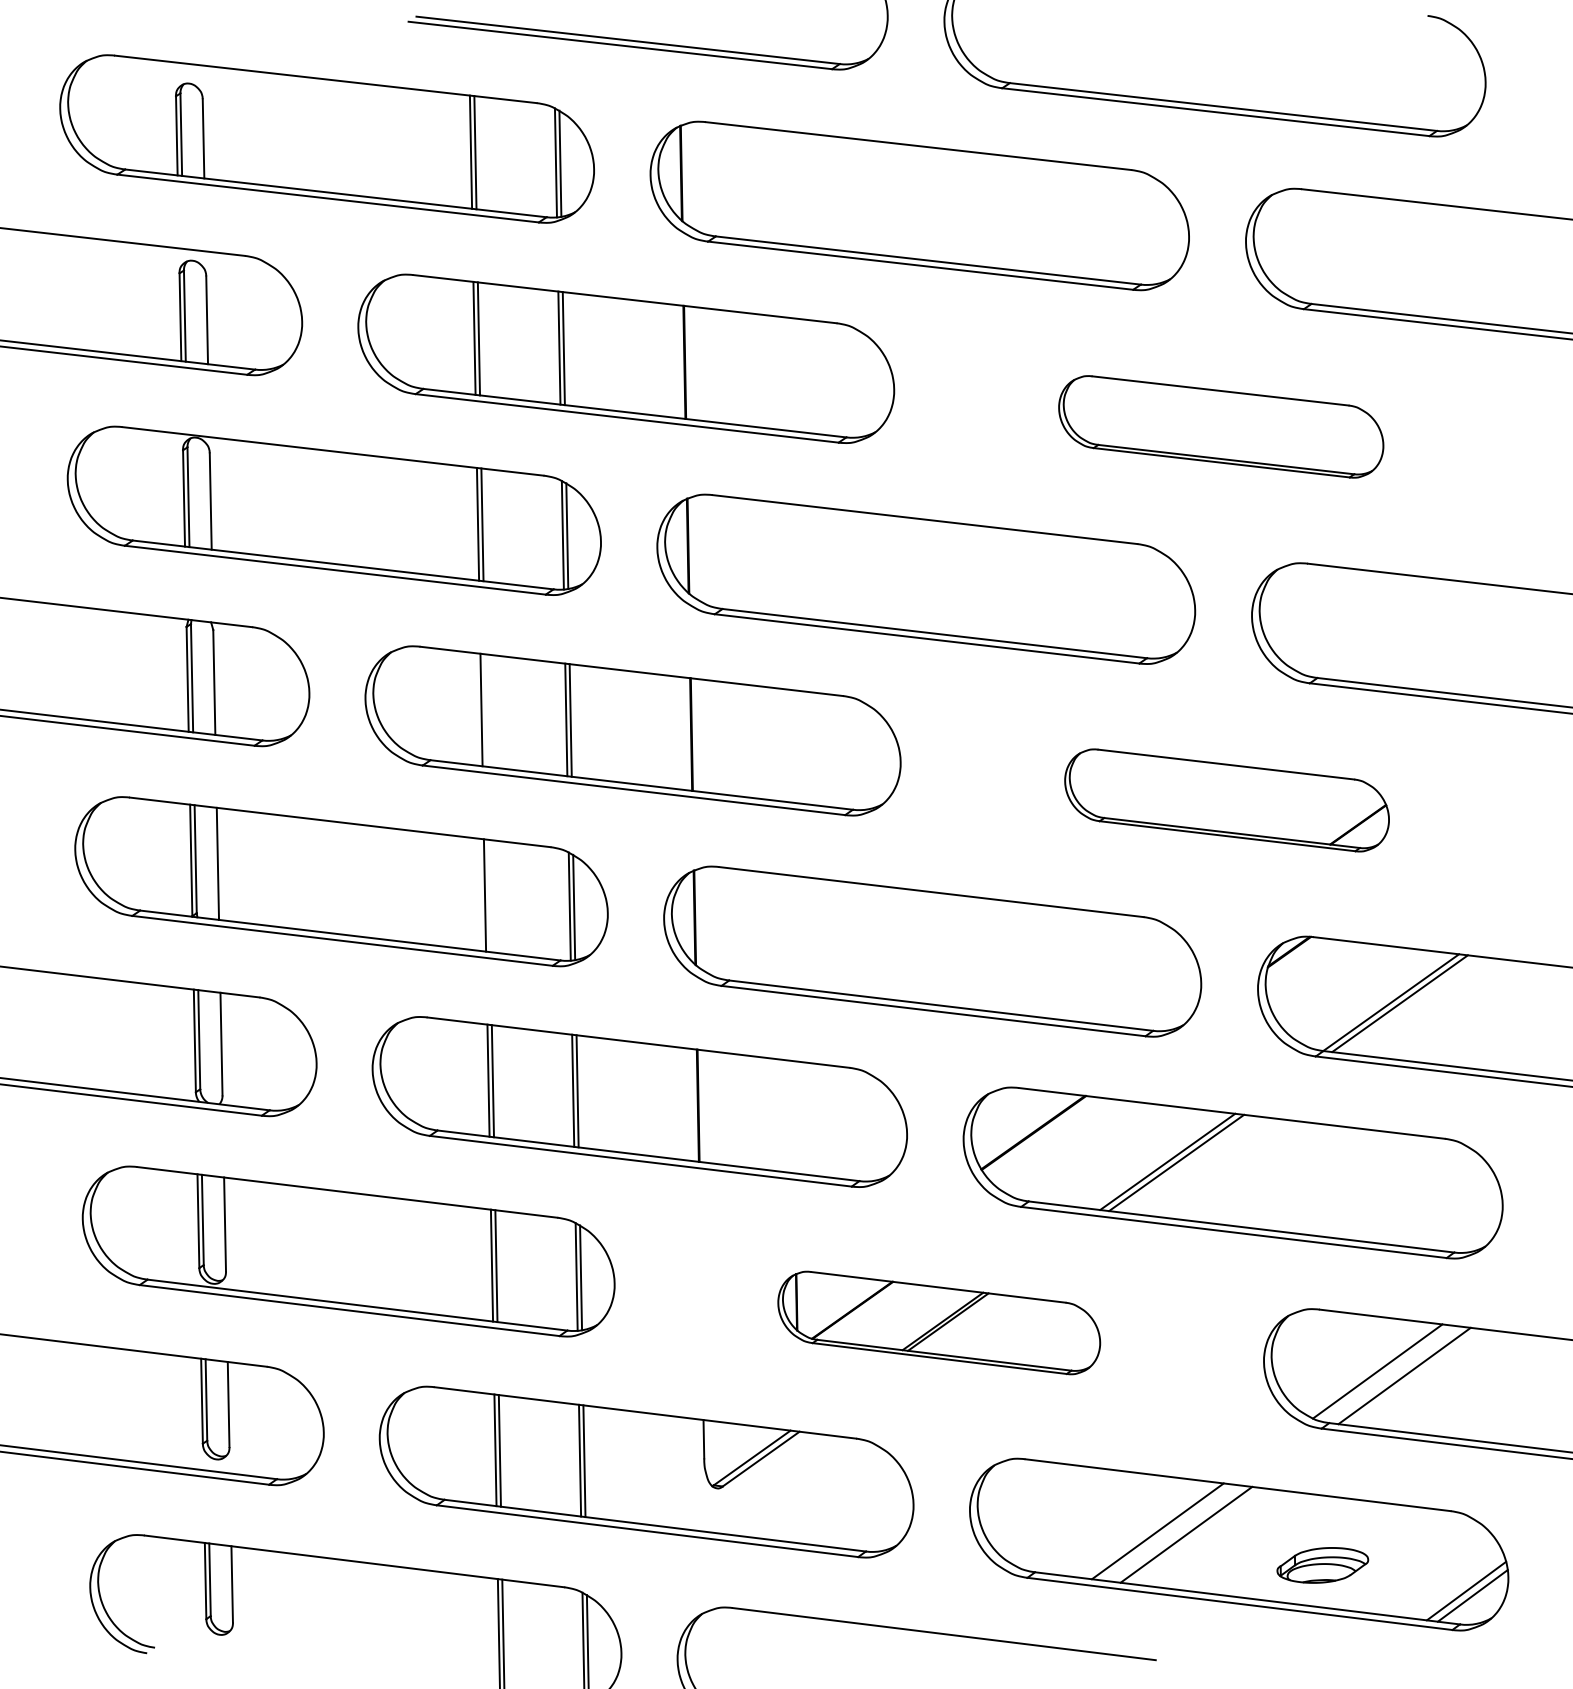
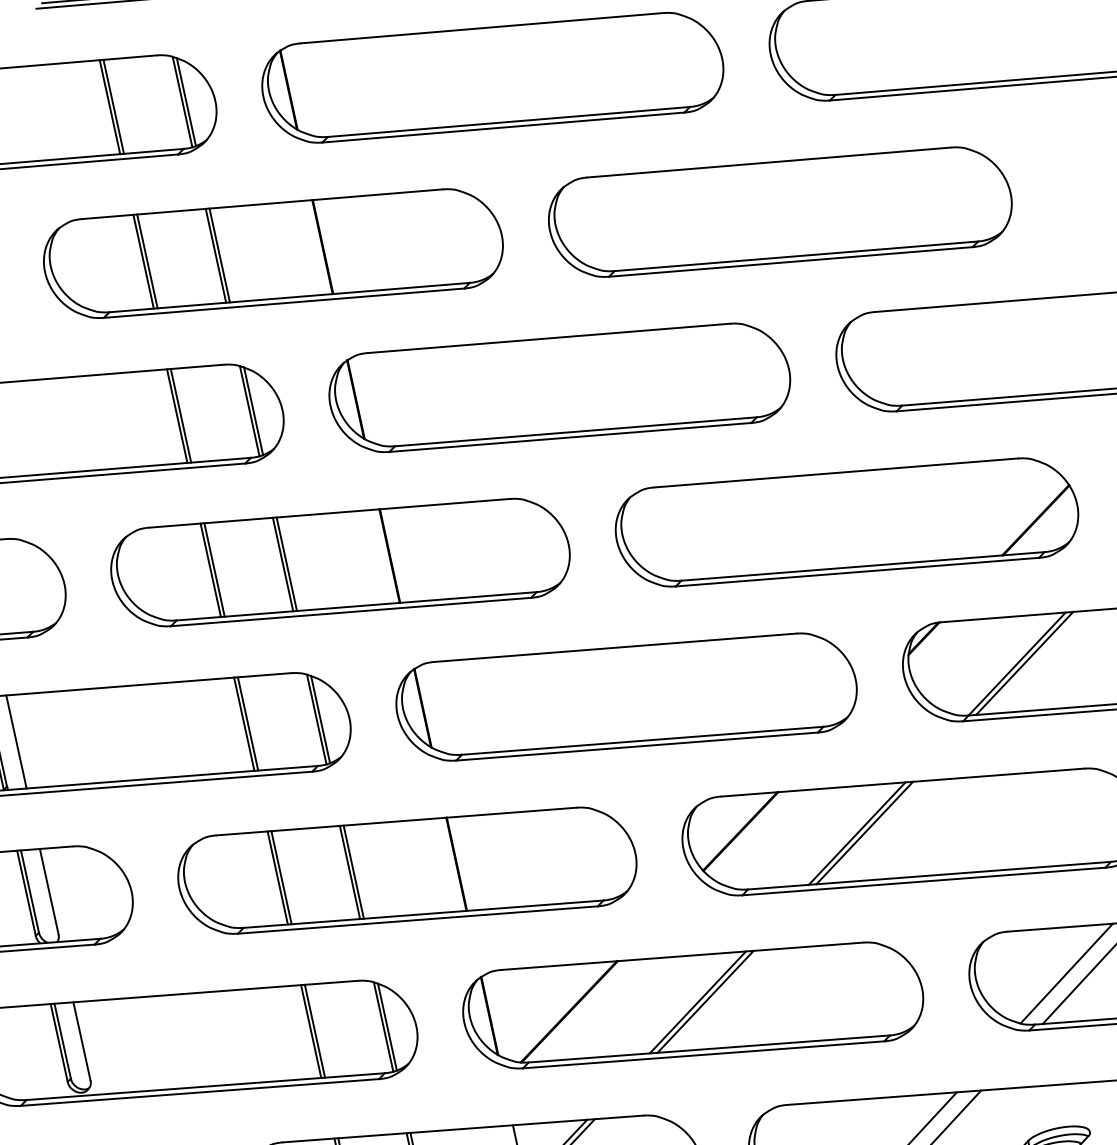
part: (1221, 426) -> (780, 211), size x1.67
line: (485, 710) -> (214, 570), added
part: (1226, 800) -> (846, 522), size x1.67
line: (489, 895) -> (248, 723), added
part: (939, 1322) -> (693, 1005), size x1.67

